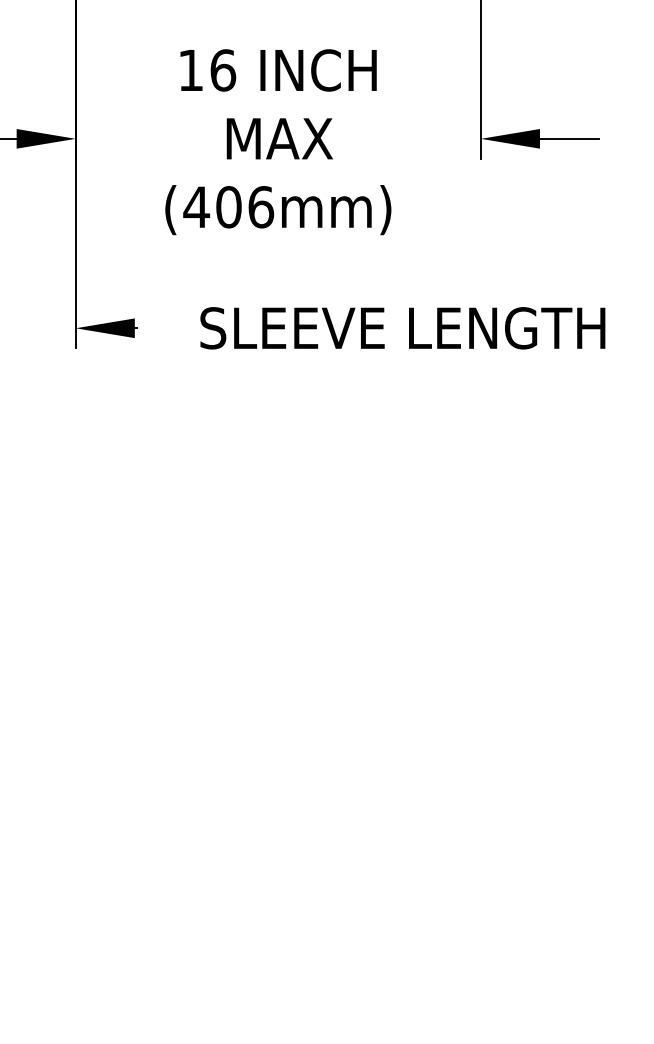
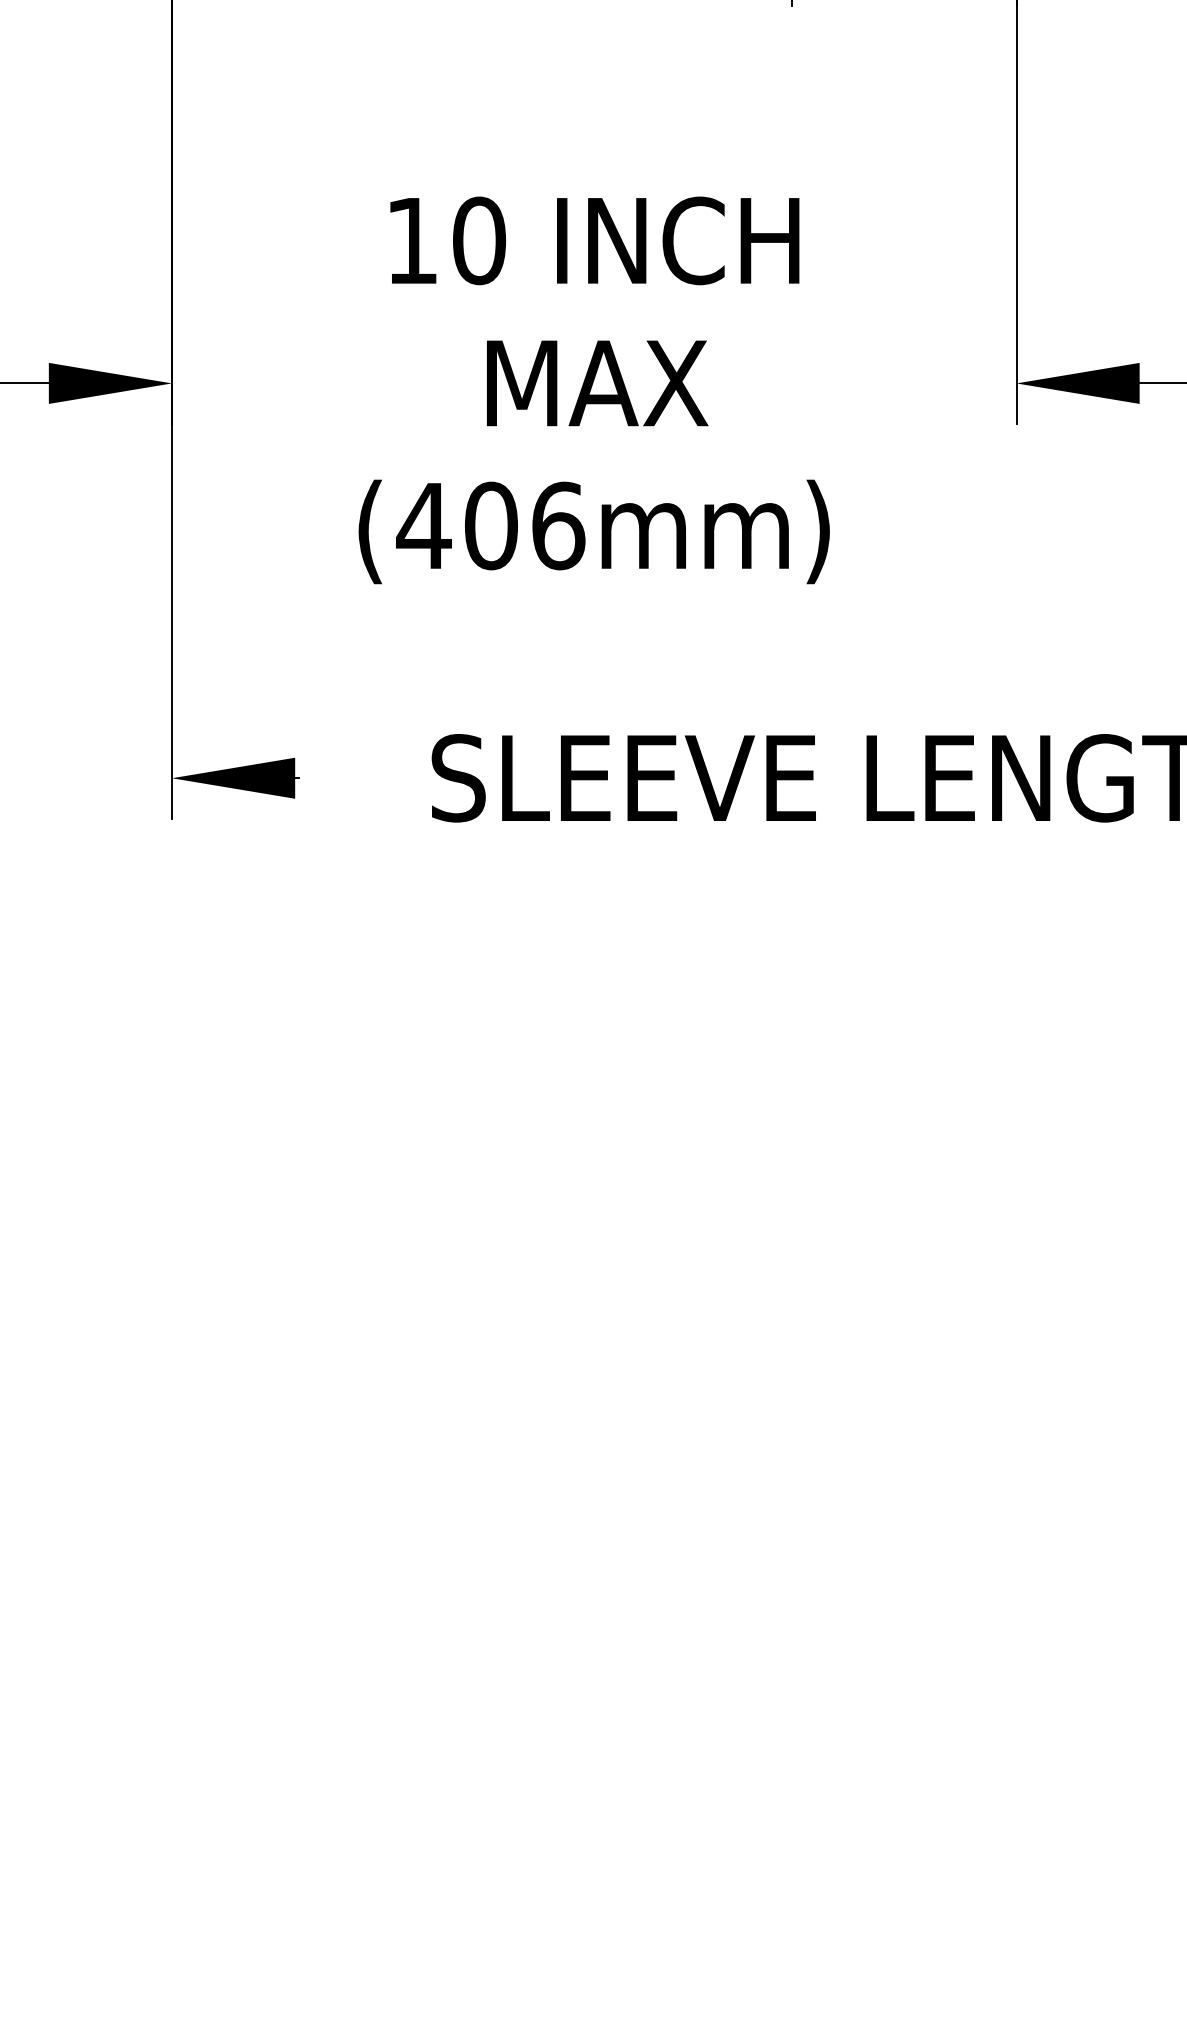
text: (223, 70) -> (479, 240), 16 -> 10

